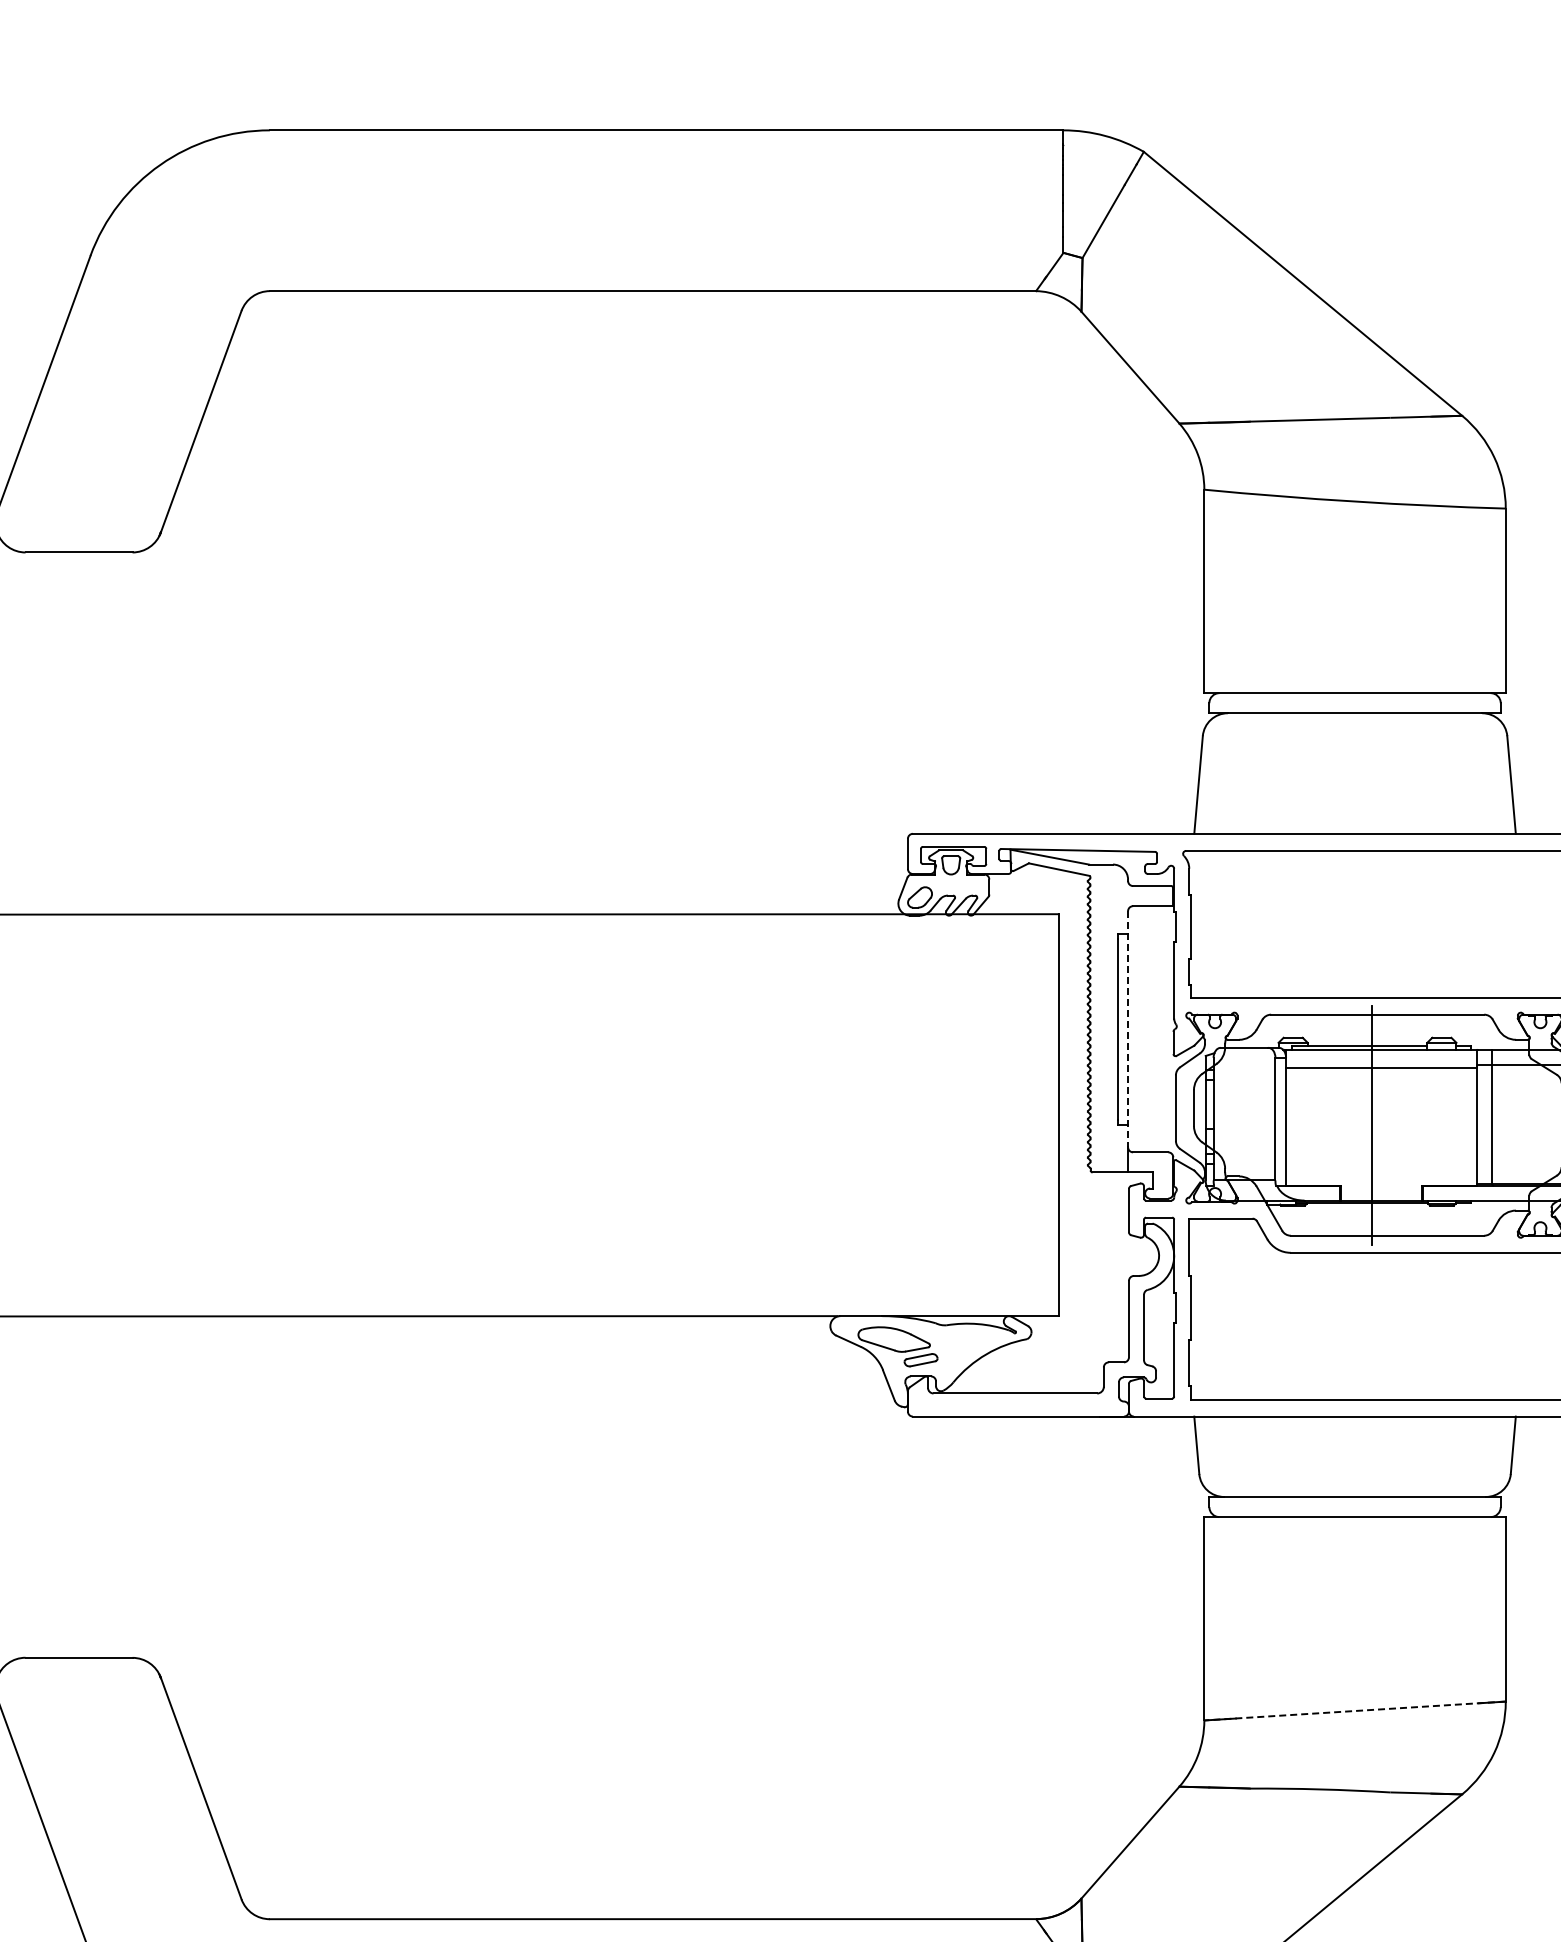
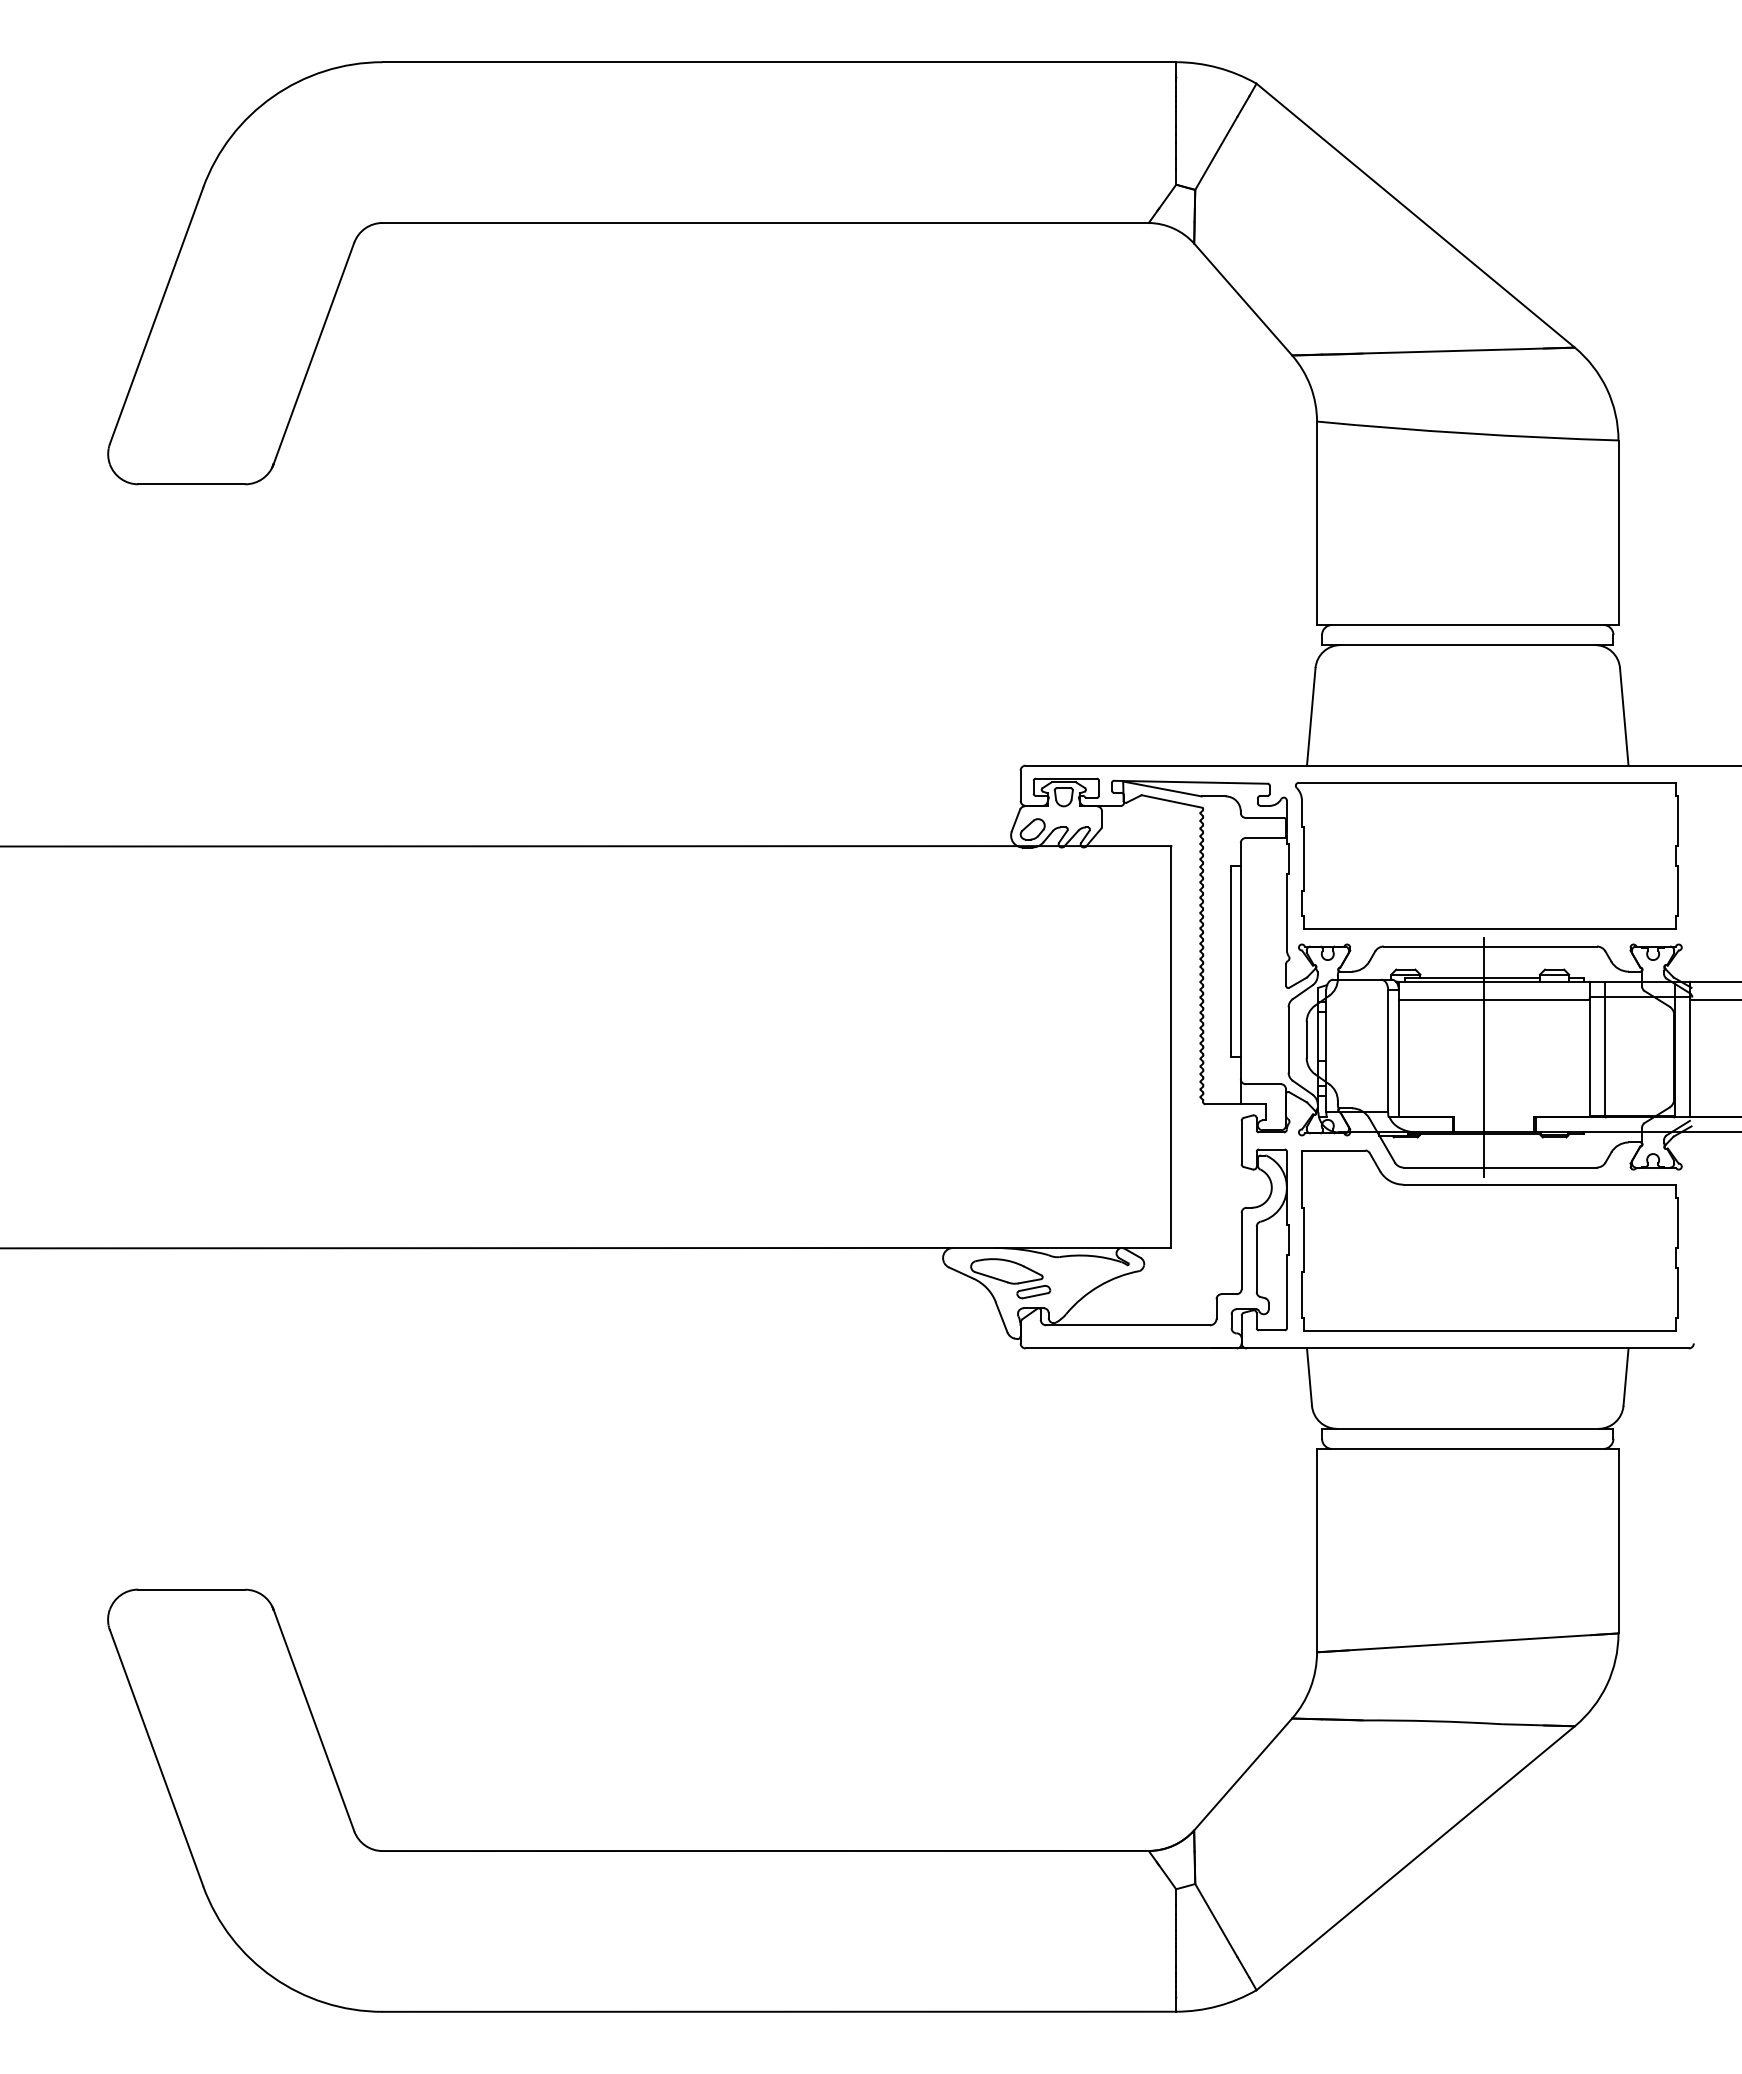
line: (1127, 1029) -> (1240, 961), dashed -> solid
line: (1354, 1710) -> (1467, 1642), dashed -> solid

